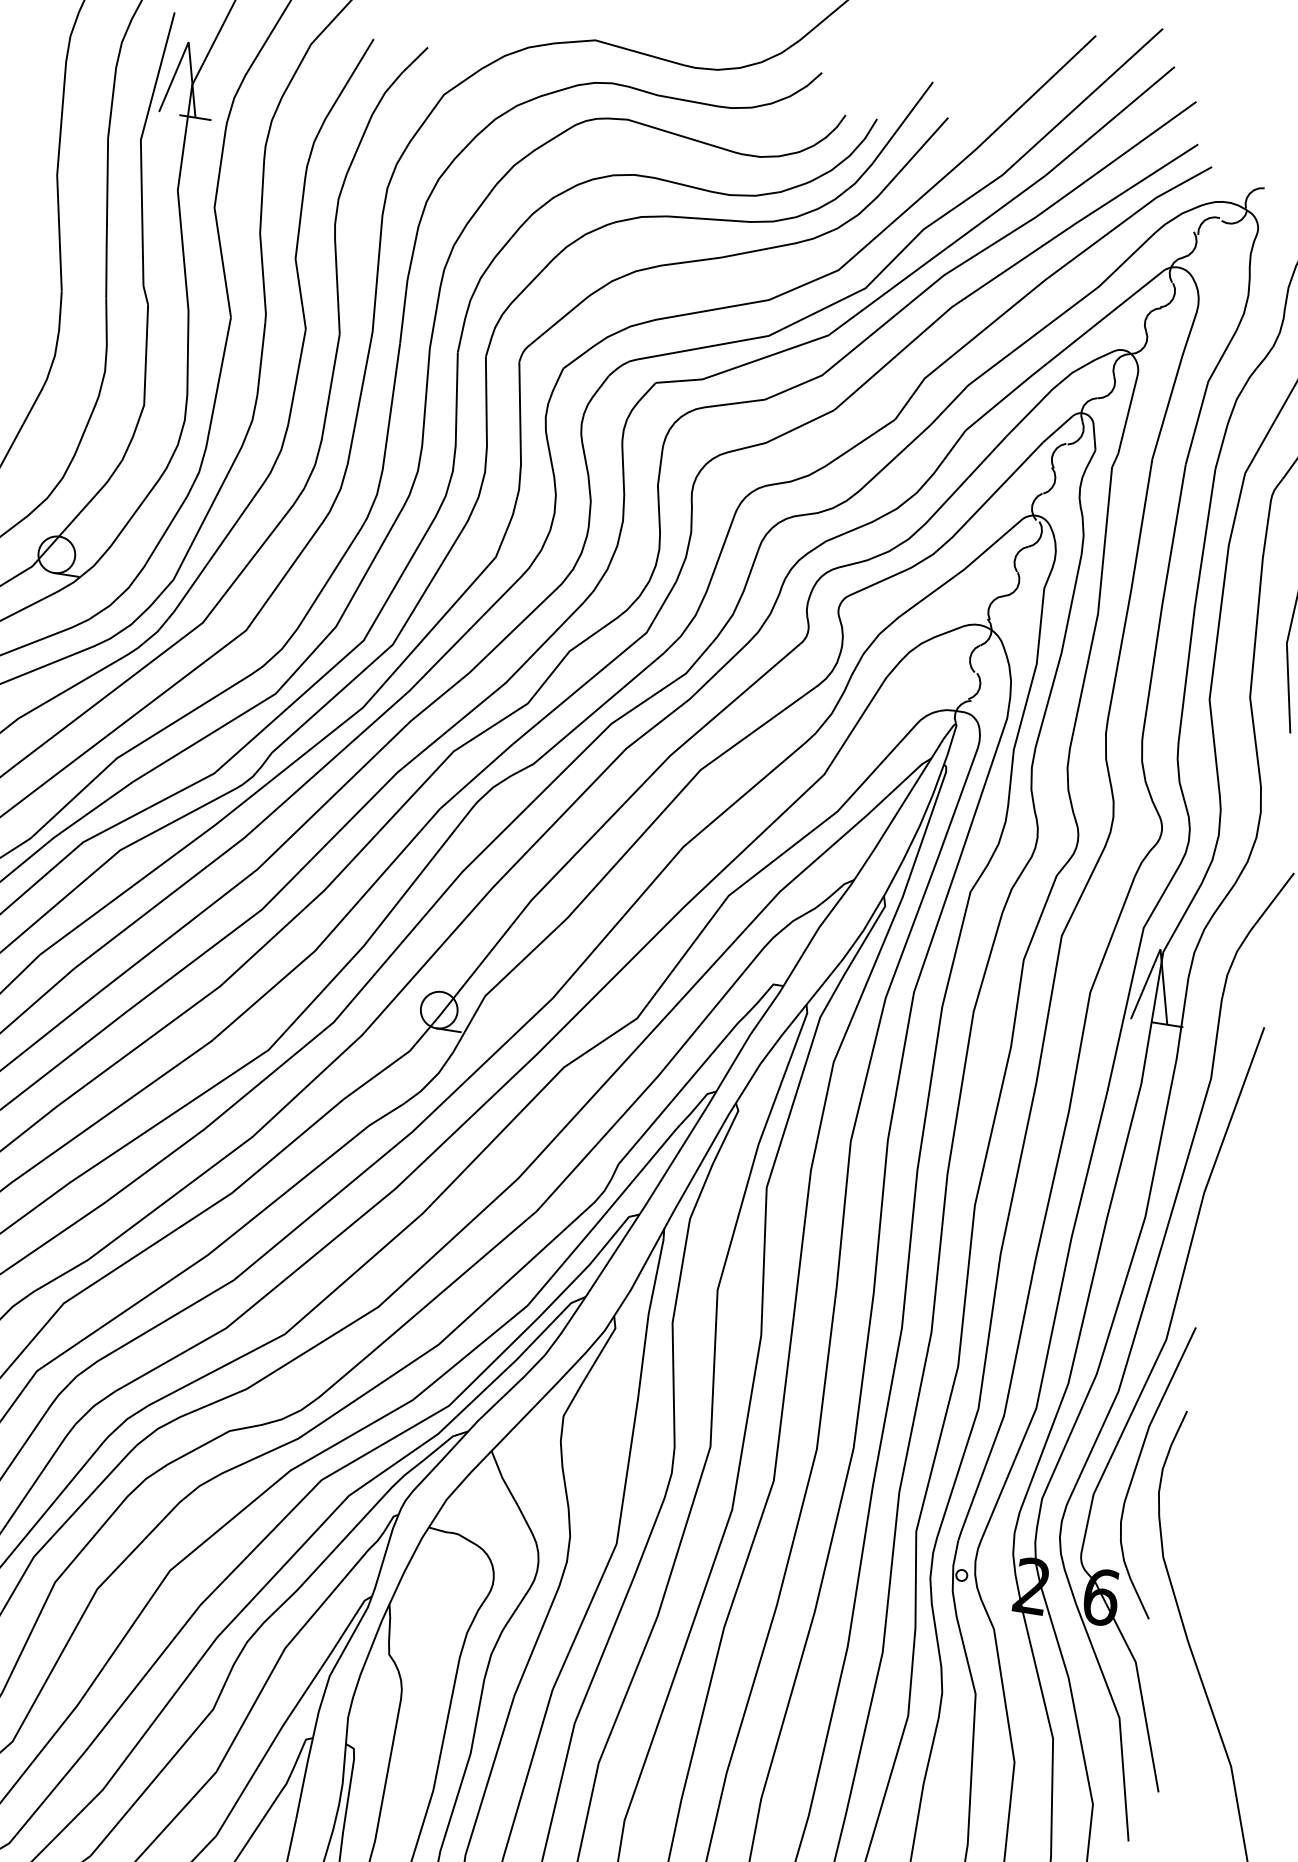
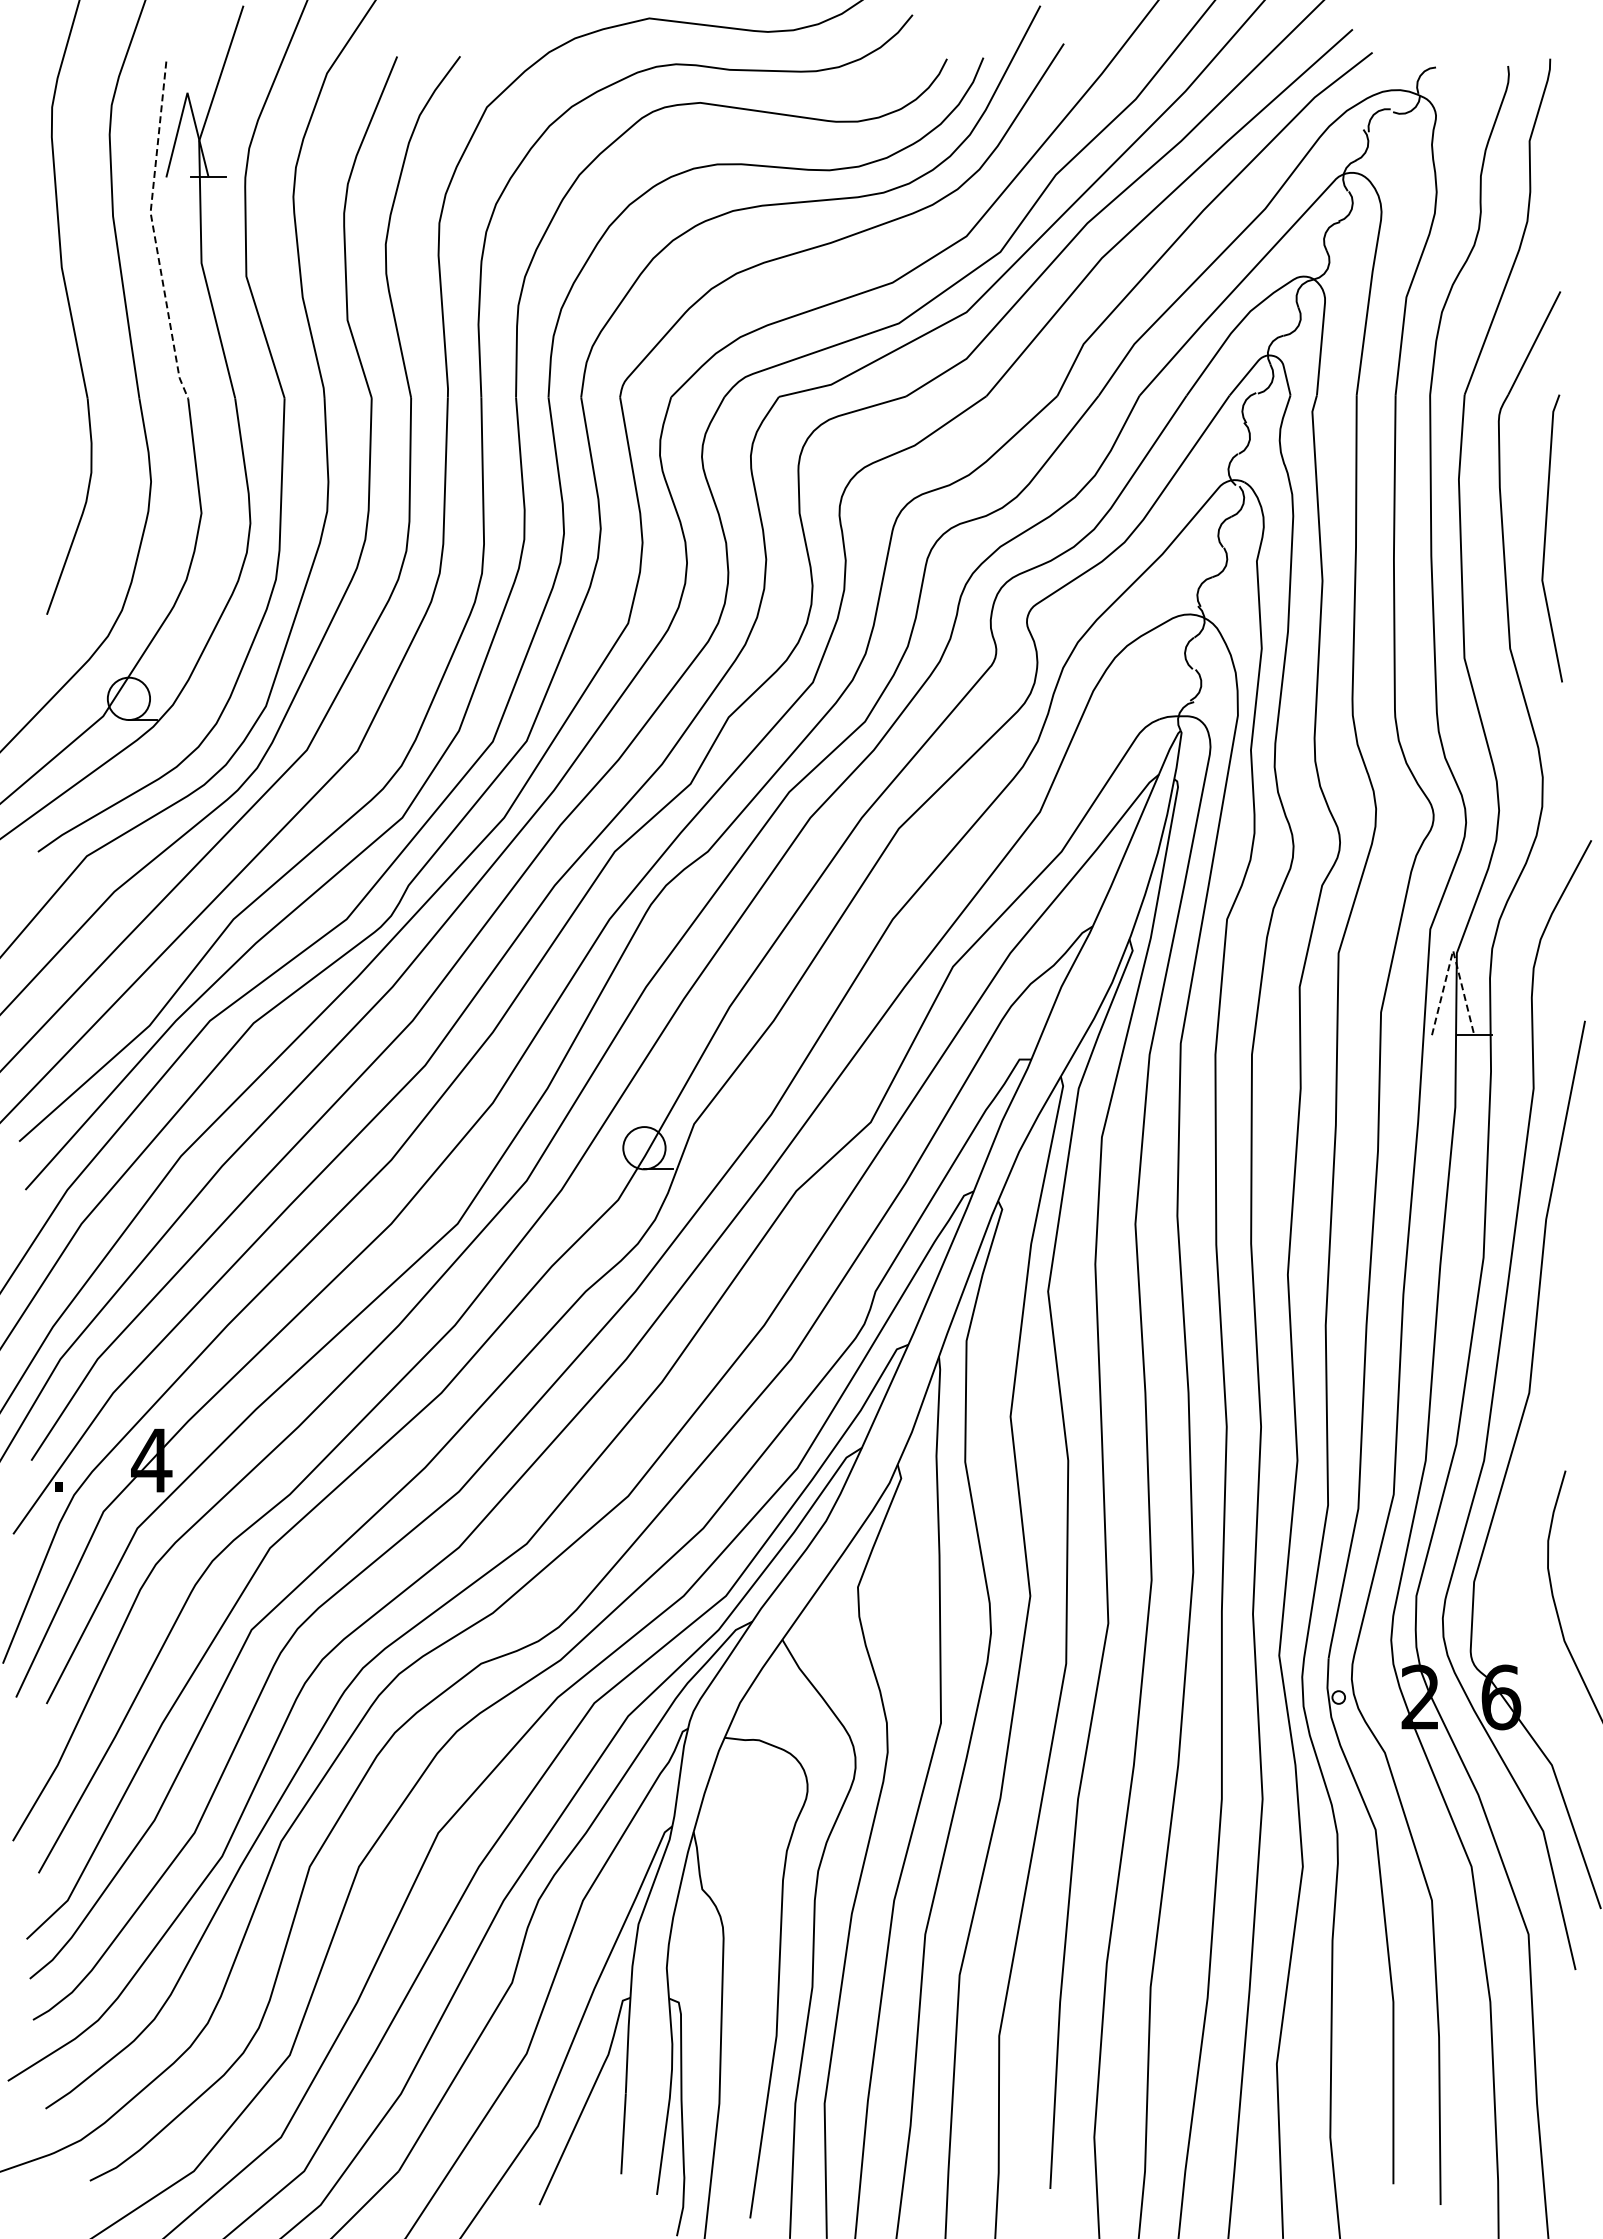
line: (141, 157) -> (154, 232), solid -> dashed
line: (1160, 949) -> (1453, 950), solid -> dashed
curve: (1136, 1468) -> (1518, 1544), removed

